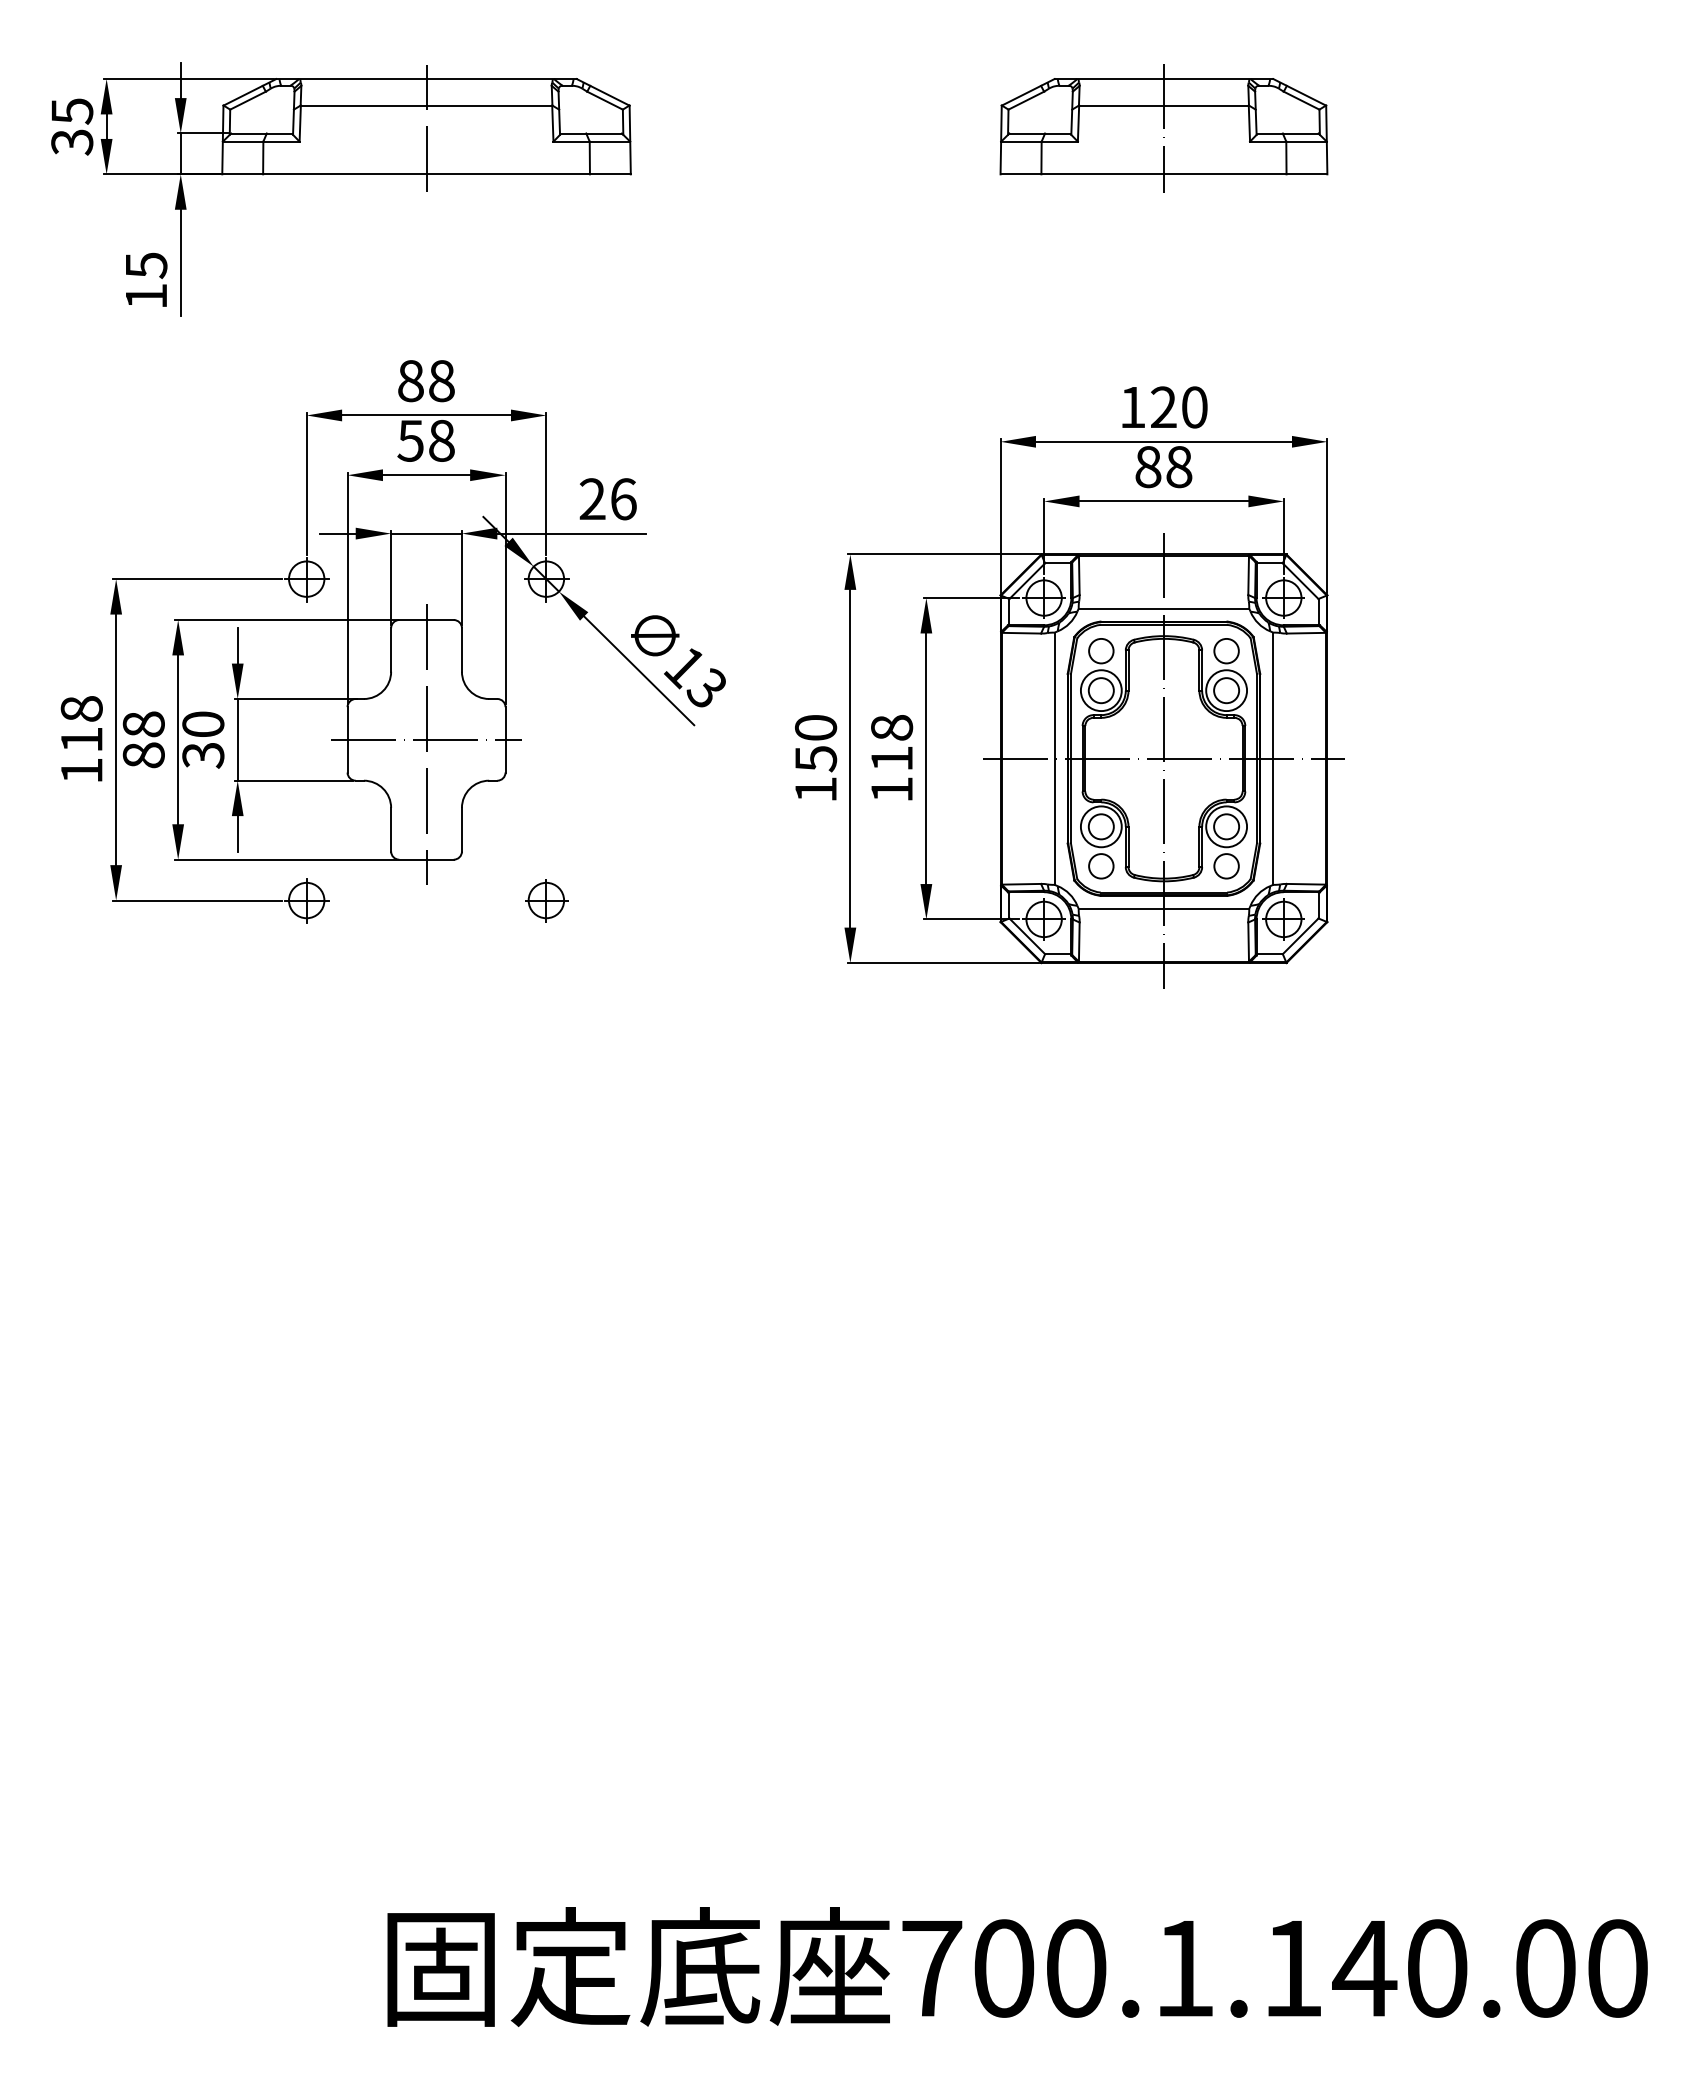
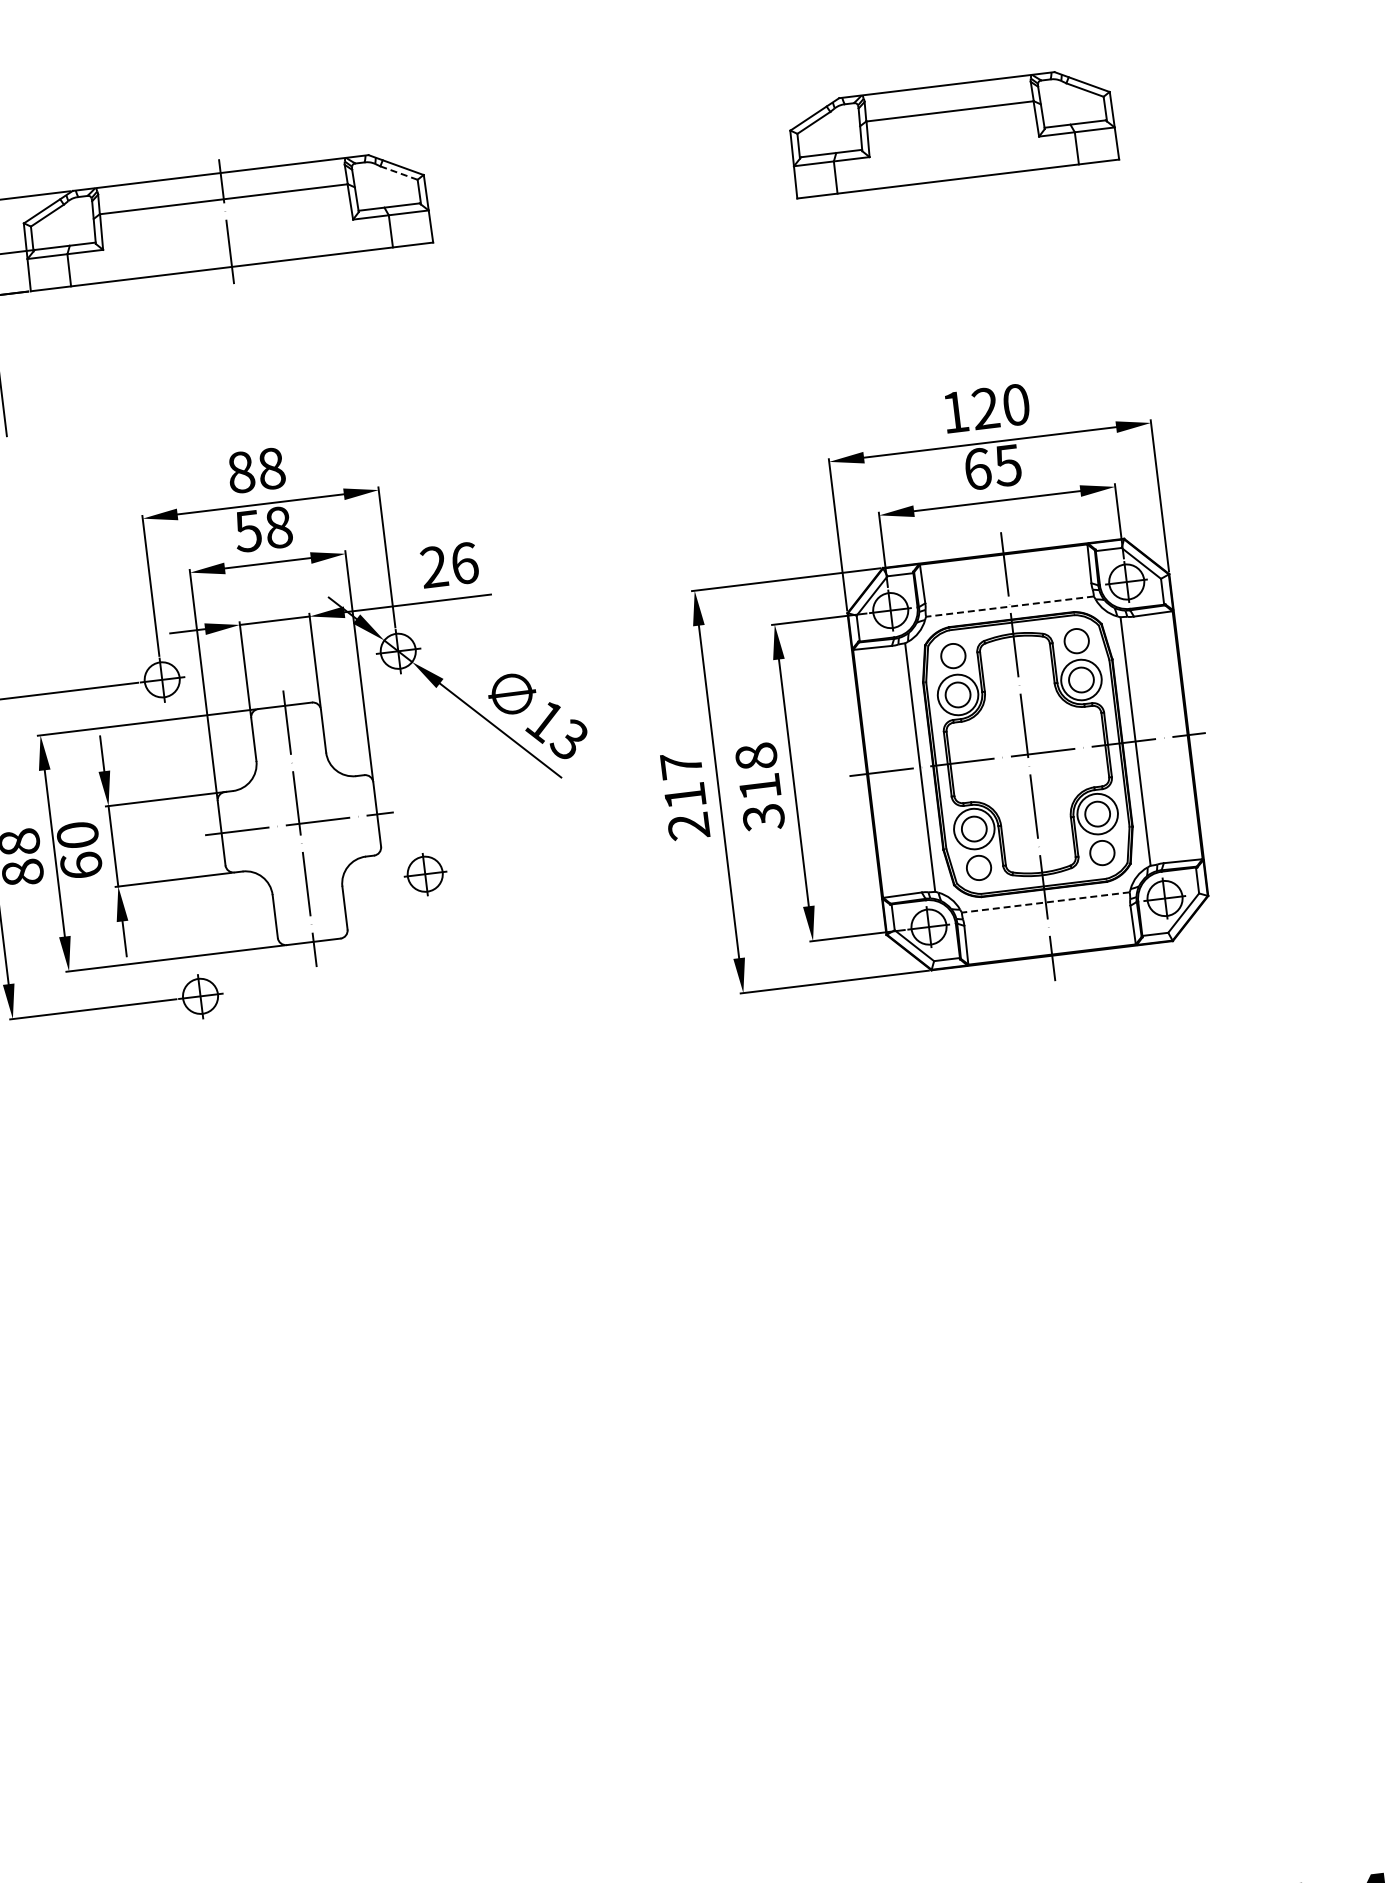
line: (605, 100) -> (399, 172), solid -> dashed
line: (1163, 128) -> (952, 133), removed
text: (1163, 467) -> (992, 467), 88 -> 65
line: (1163, 608) -> (1009, 606), solid -> dashed
text: (203, 755) -> (81, 865), 30 -> 60
text: (815, 758) -> (684, 795), 150 -> 217
text: (892, 790) -> (764, 818), 118 -> 318
part: (546, 900) -> (425, 874), moved
line: (1163, 908) -> (1045, 902), solid -> dashed

